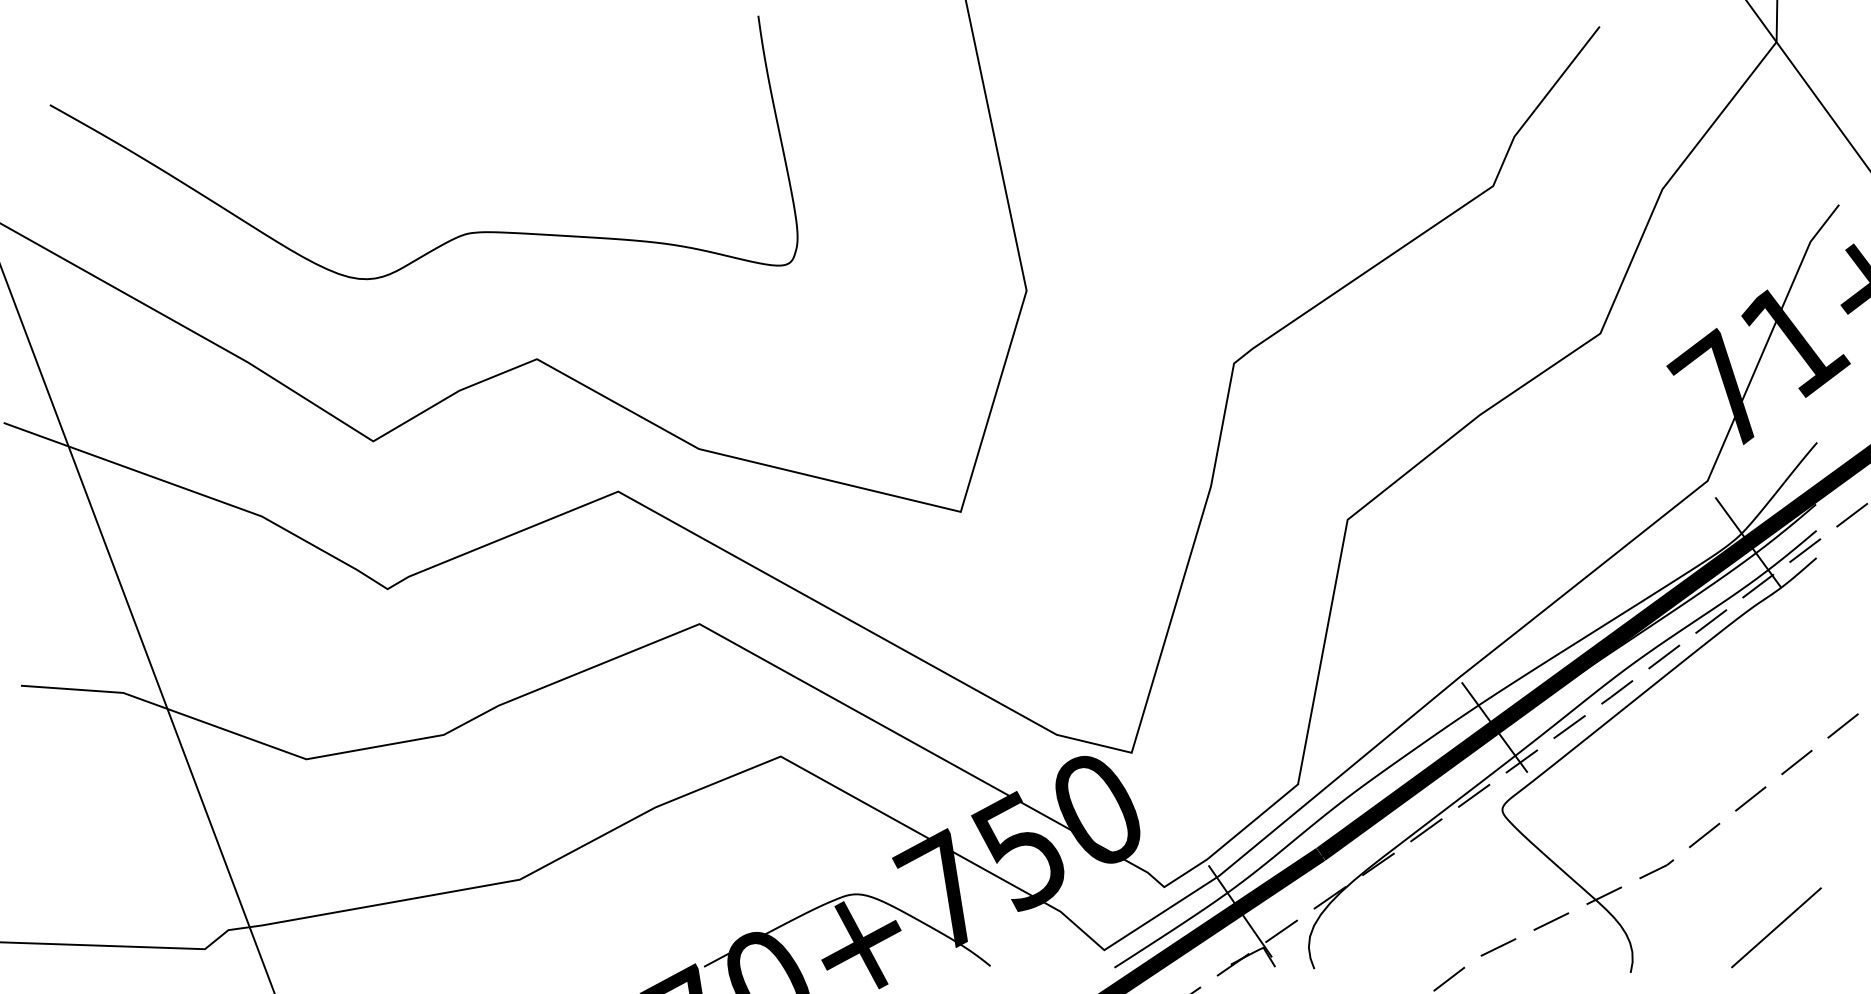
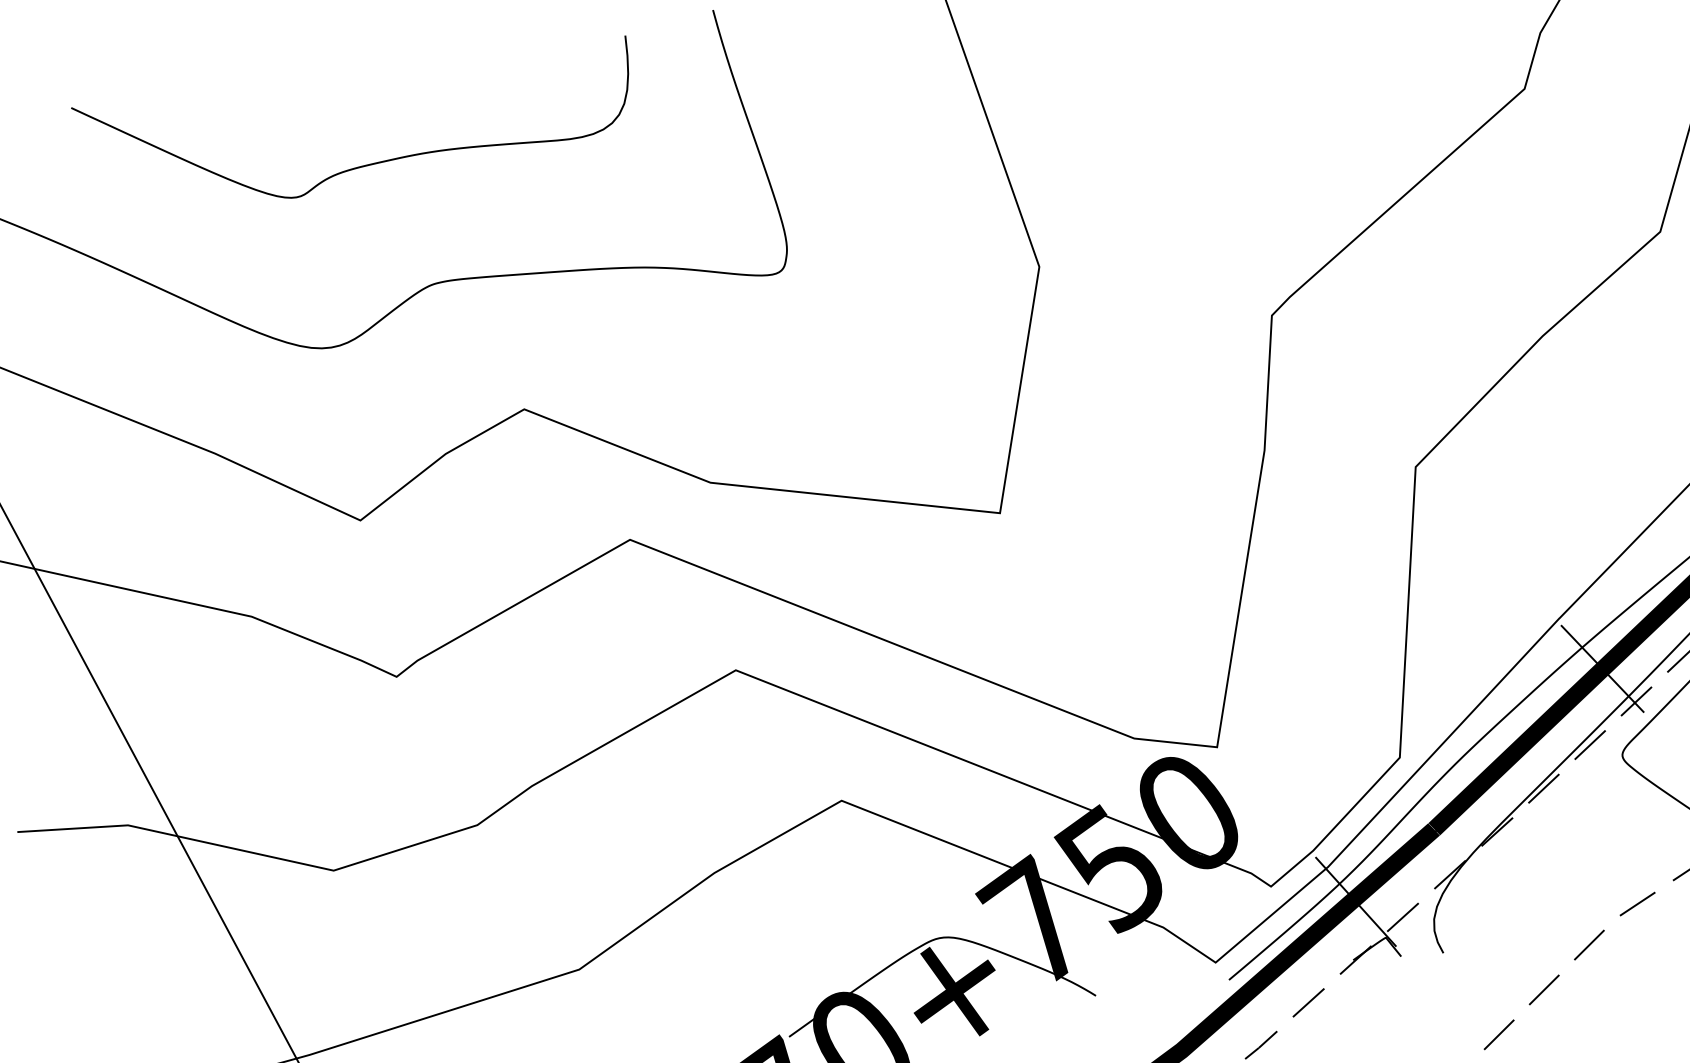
curve: (419, 115) -> (363, 164), added

